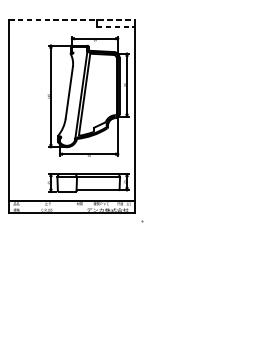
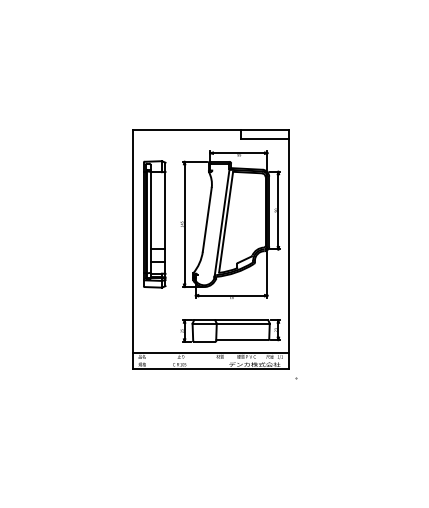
line: (71, 20) -> (210, 130), dashed -> solid
line: (115, 26) -> (264, 138), dashed -> solid
part: (26, 96) -> (154, 224), added

